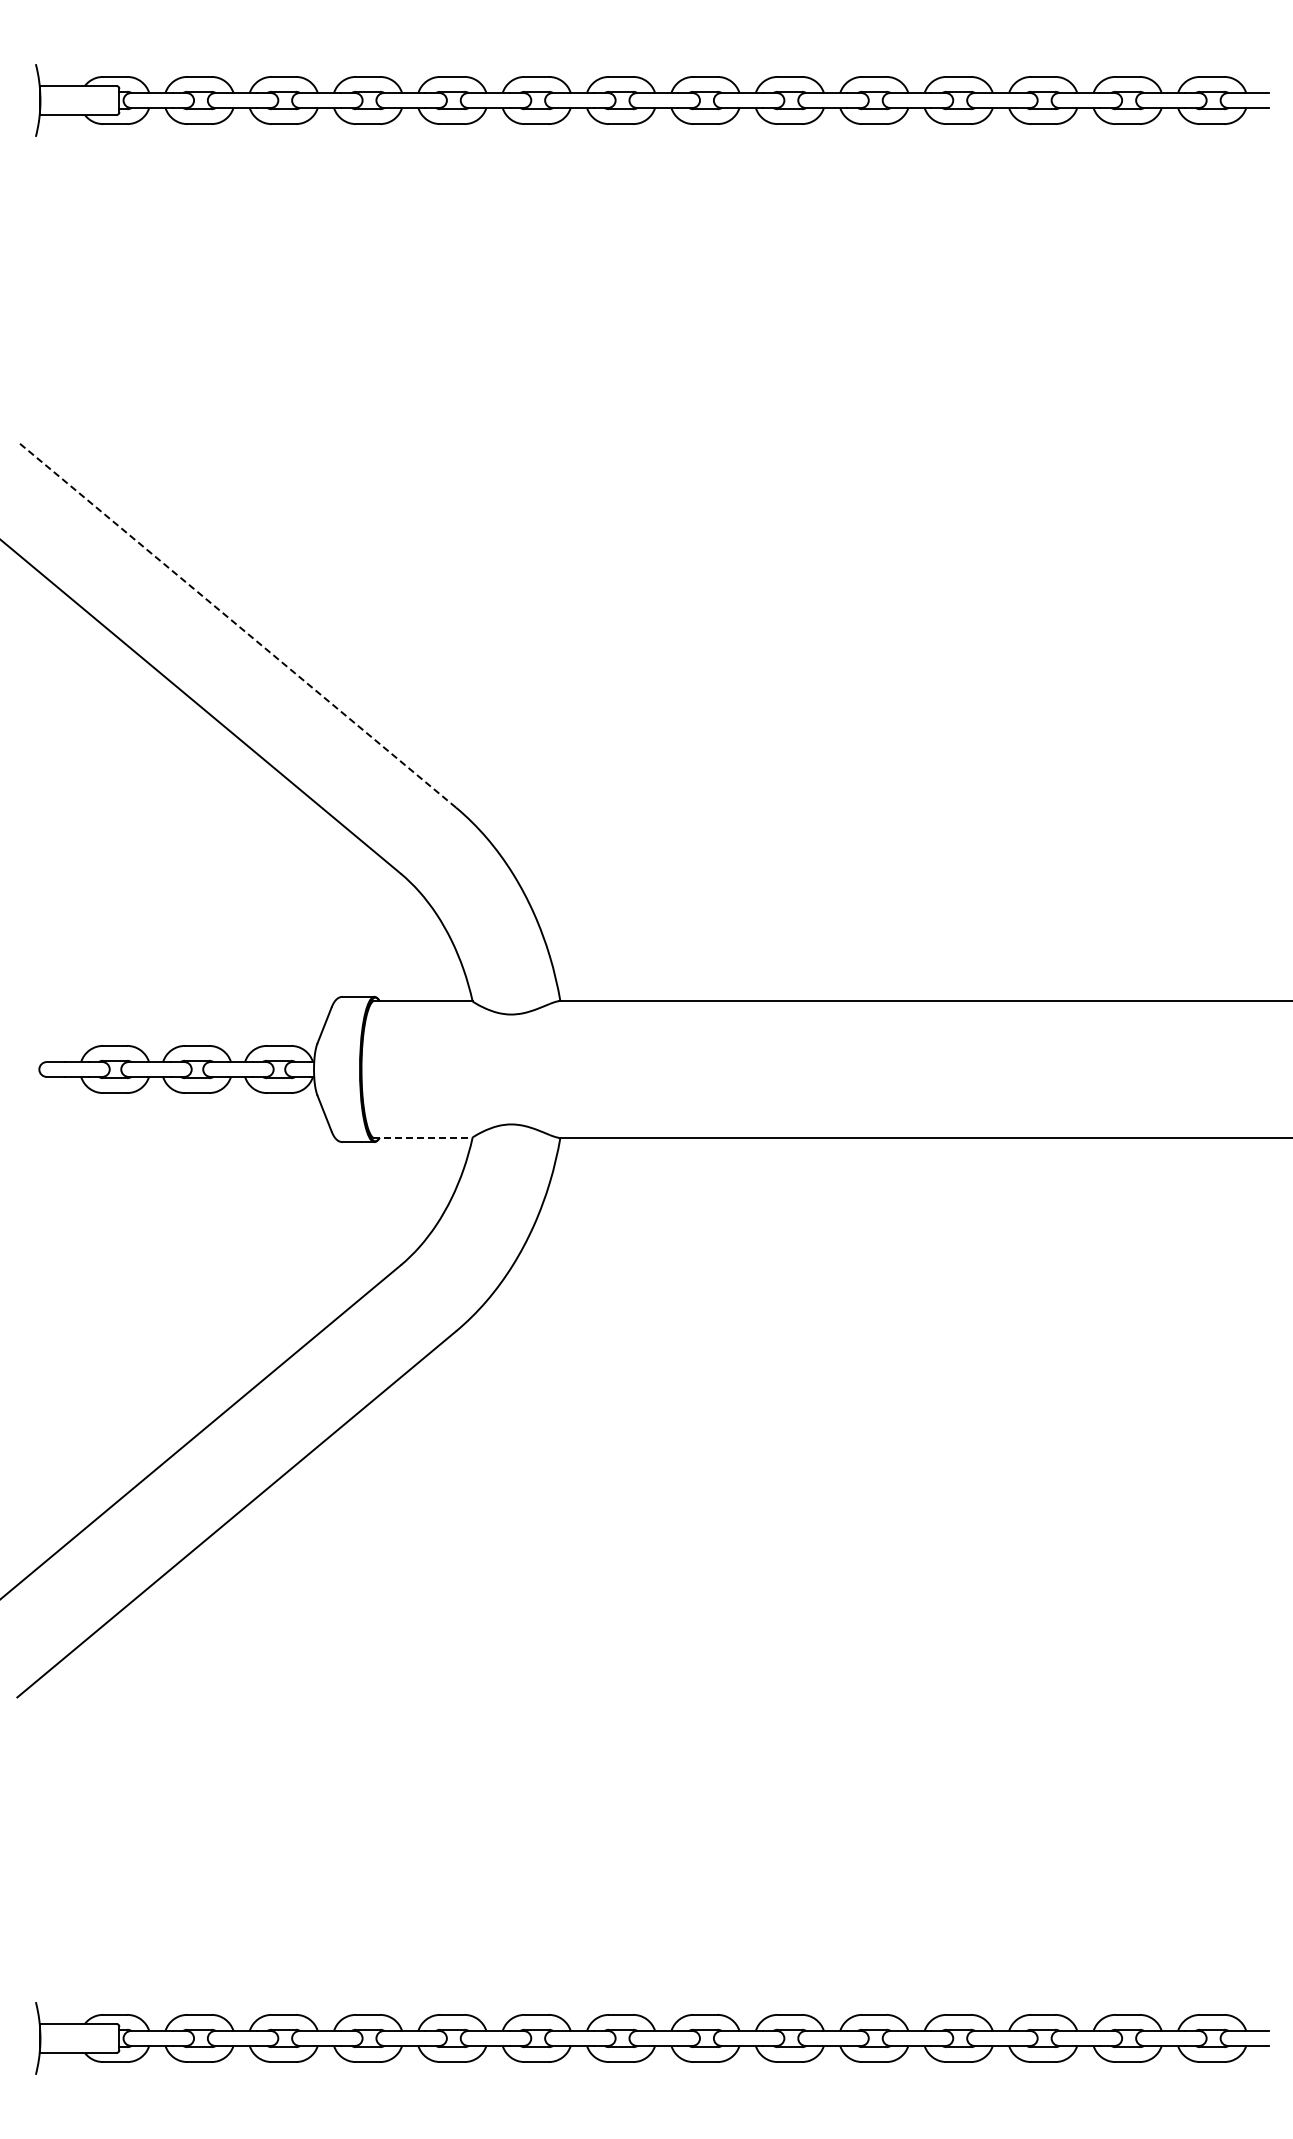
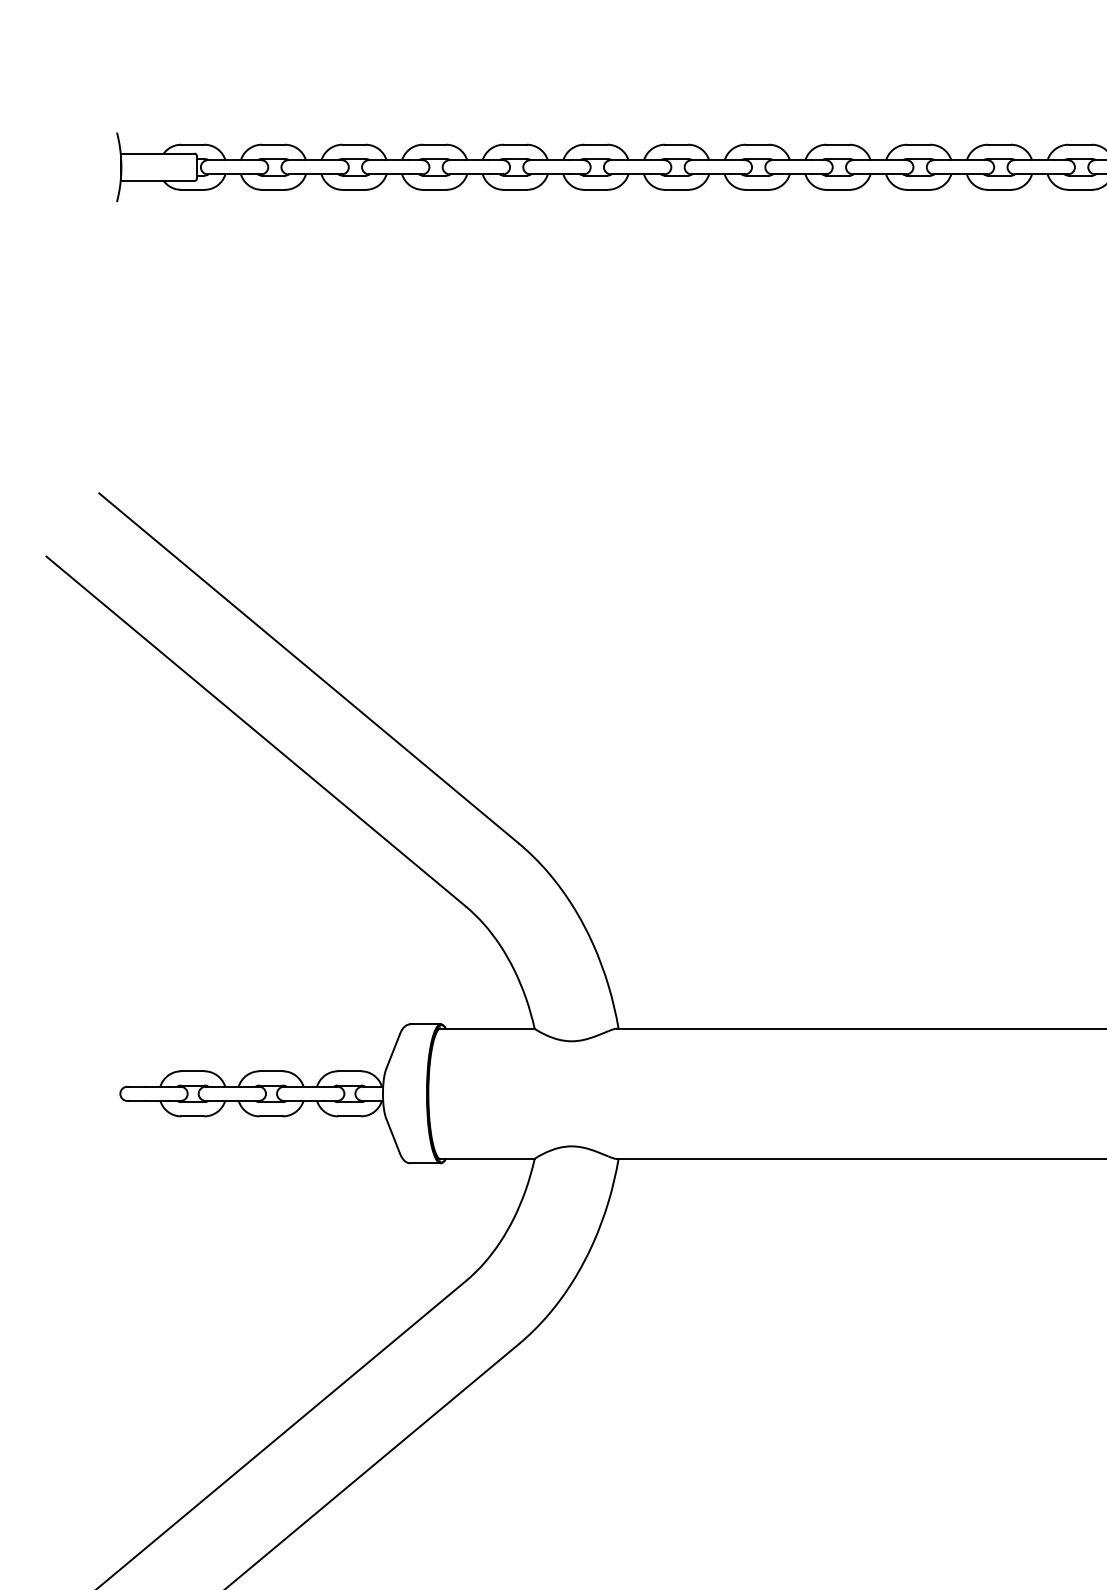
line: (236, 624) -> (308, 668), dashed -> solid
line: (422, 1137) -> (486, 1158), dashed -> solid

